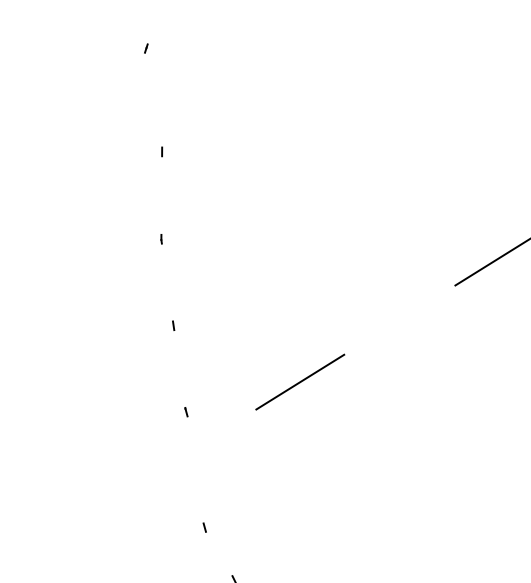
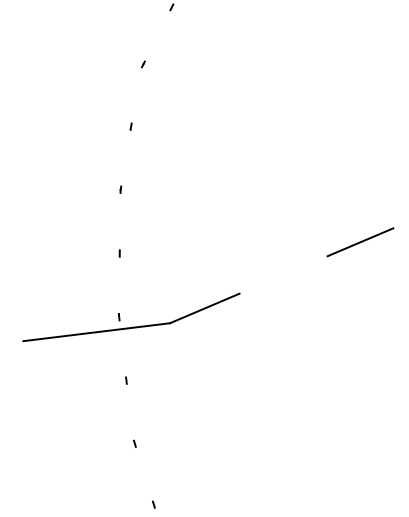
part: (145, 48) -> (142, 64), moved
line: (158, 437) -> (96, 332), added
line: (204, 527) -> (126, 380), moved

